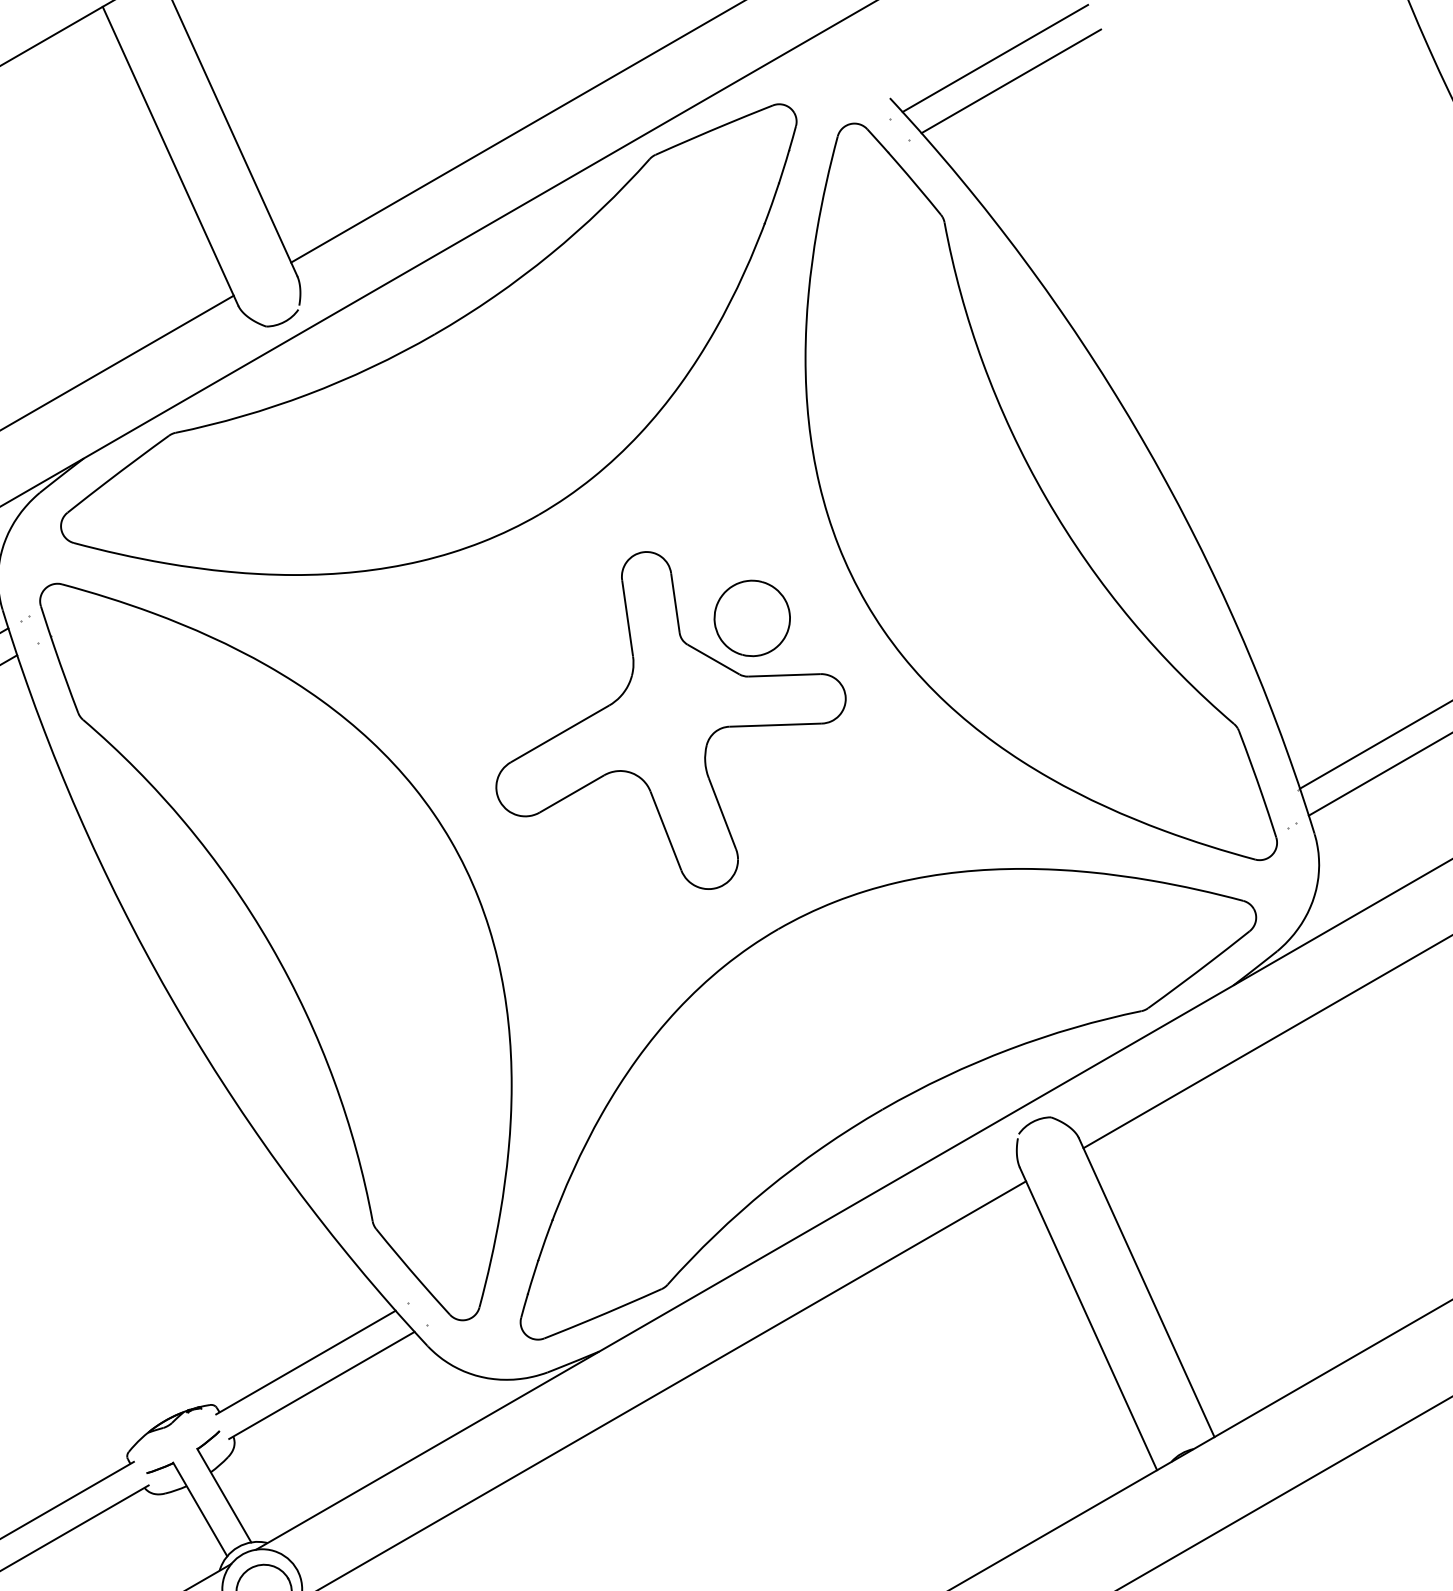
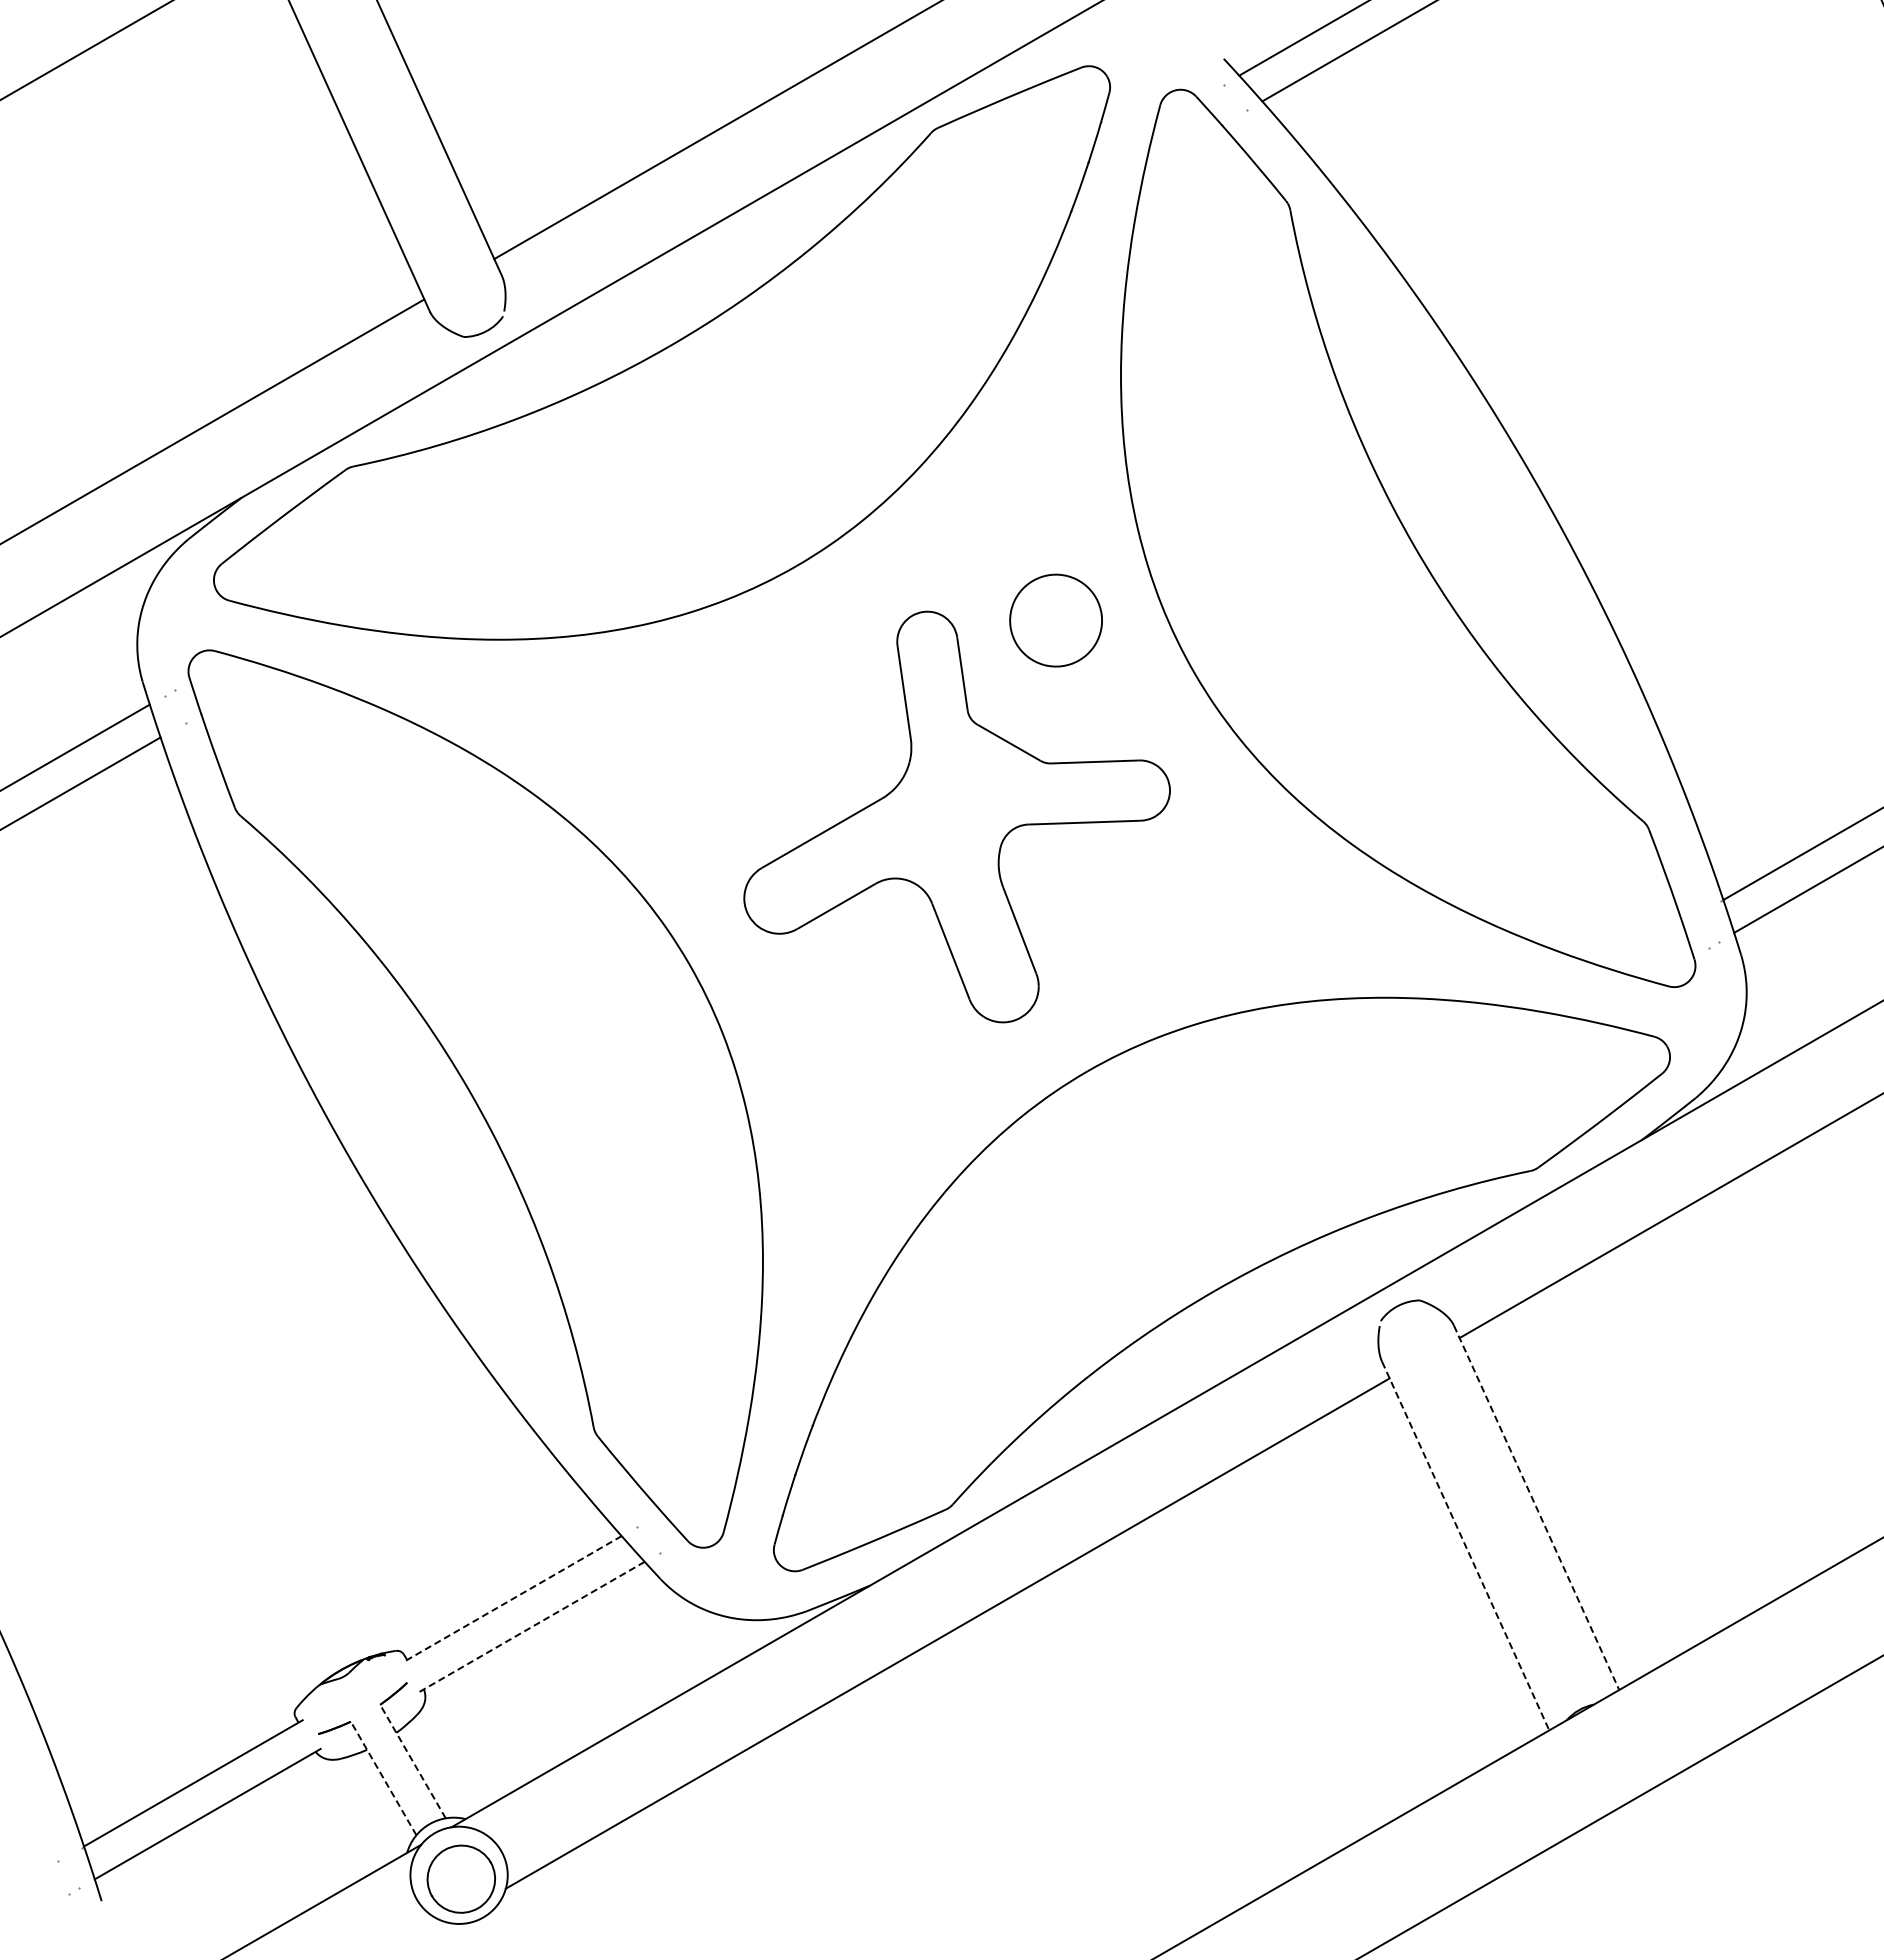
part: (751, 618) -> (1055, 620), moved
line: (1146, 1287) -> (1536, 1507), solid -> dashed
line: (1088, 1319) -> (1465, 1546), solid -> dashed
line: (305, 1362) -> (511, 1599), solid -> dashed
line: (321, 1385) -> (531, 1627), solid -> dashed
line: (224, 1495) -> (412, 1761), solid -> dashed
line: (200, 1509) -> (383, 1778), solid -> dashed

